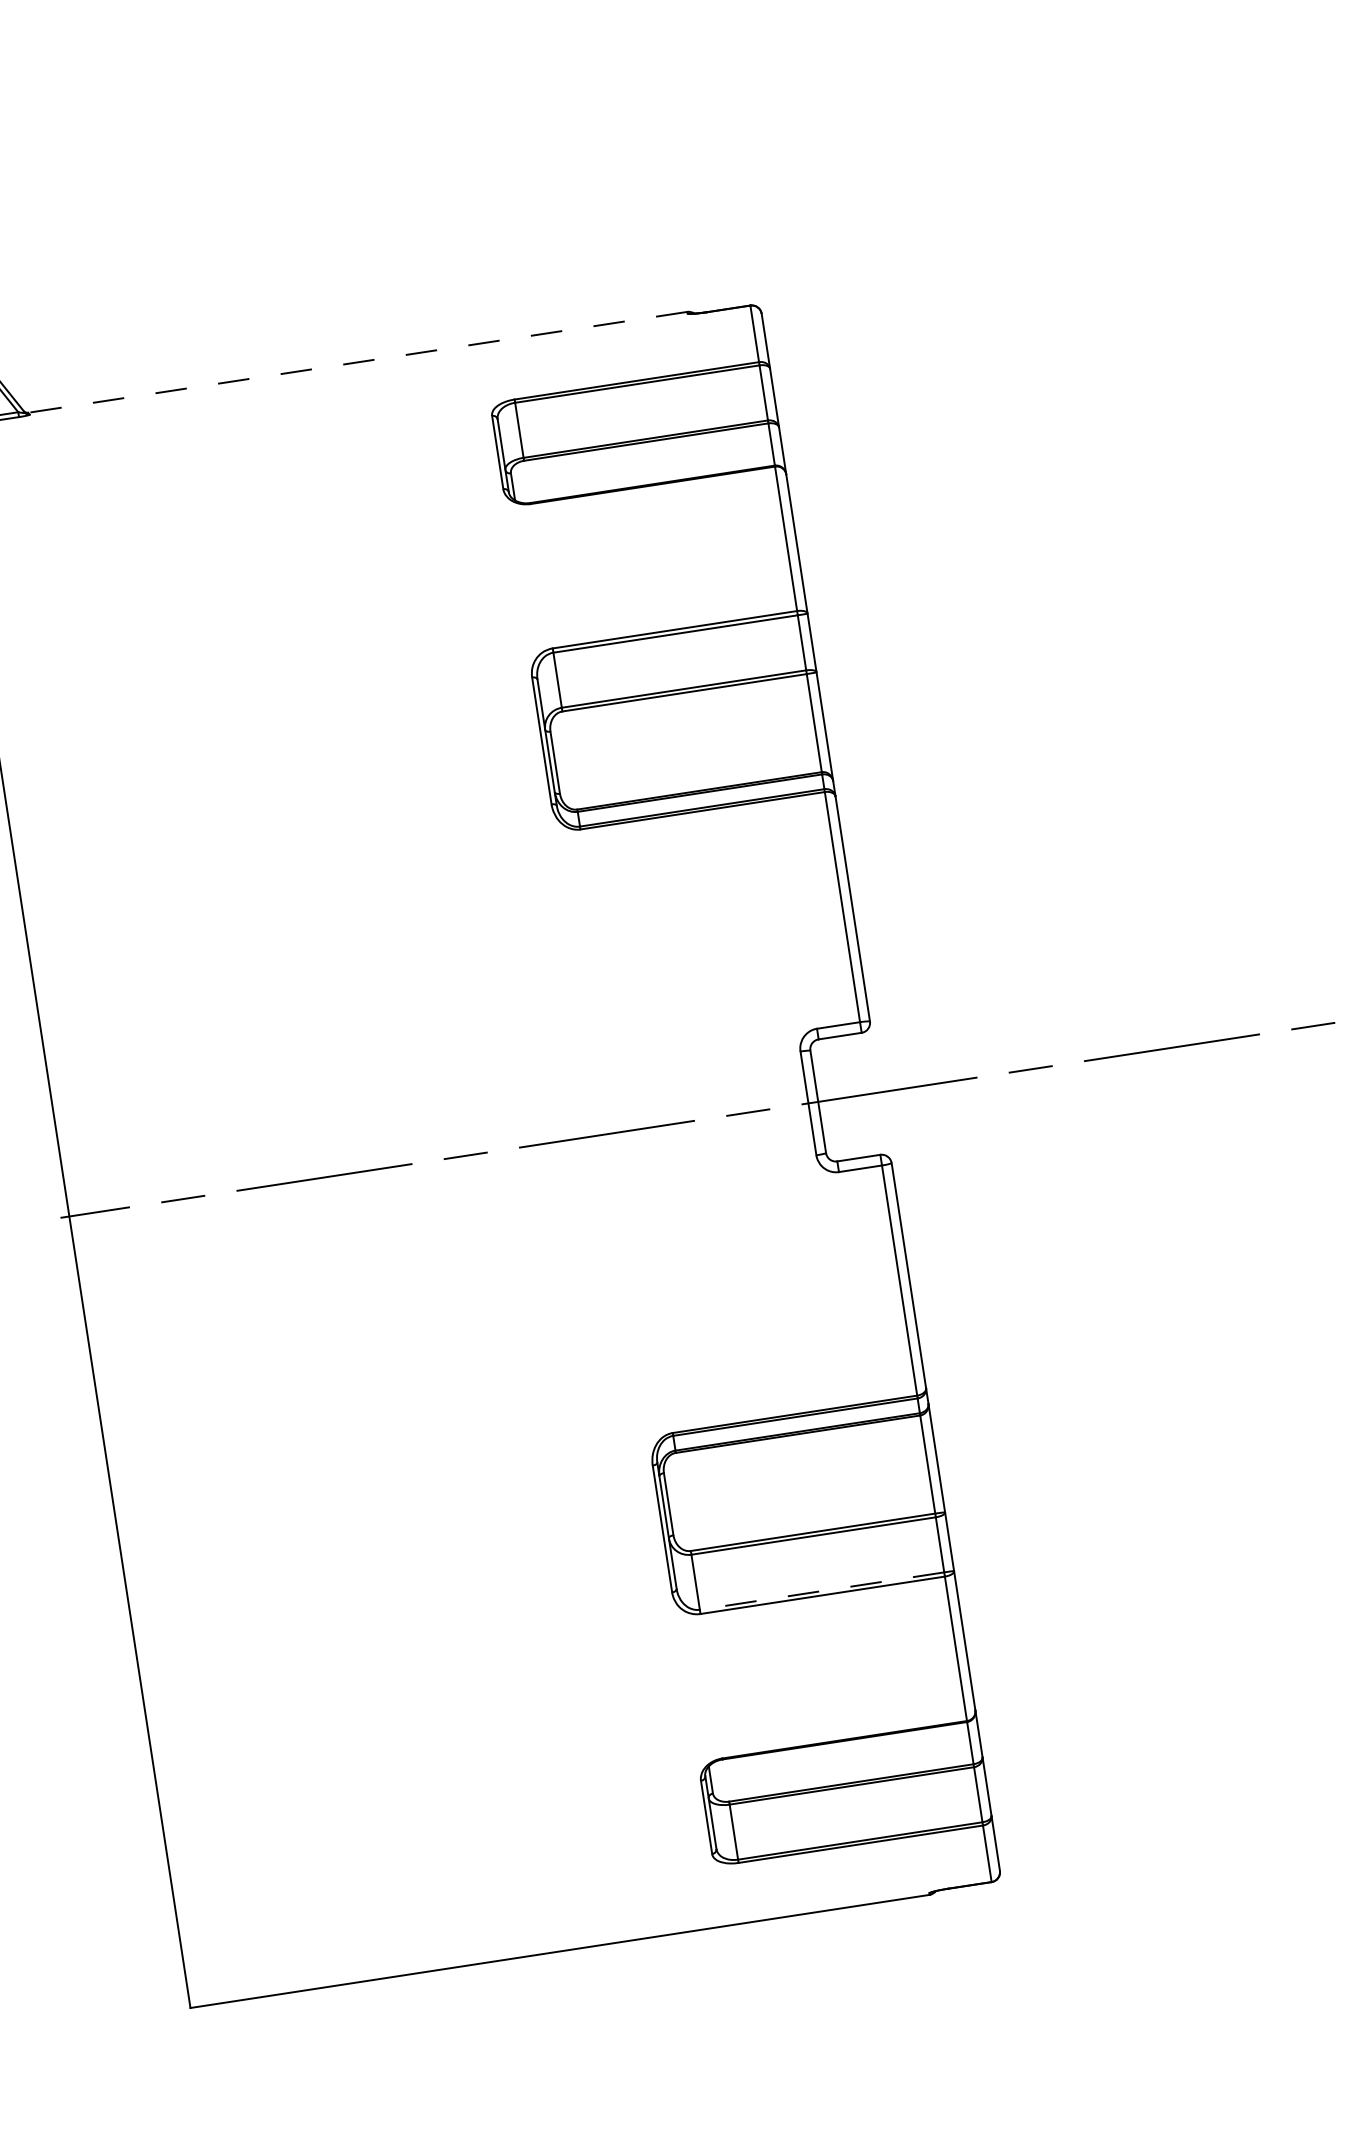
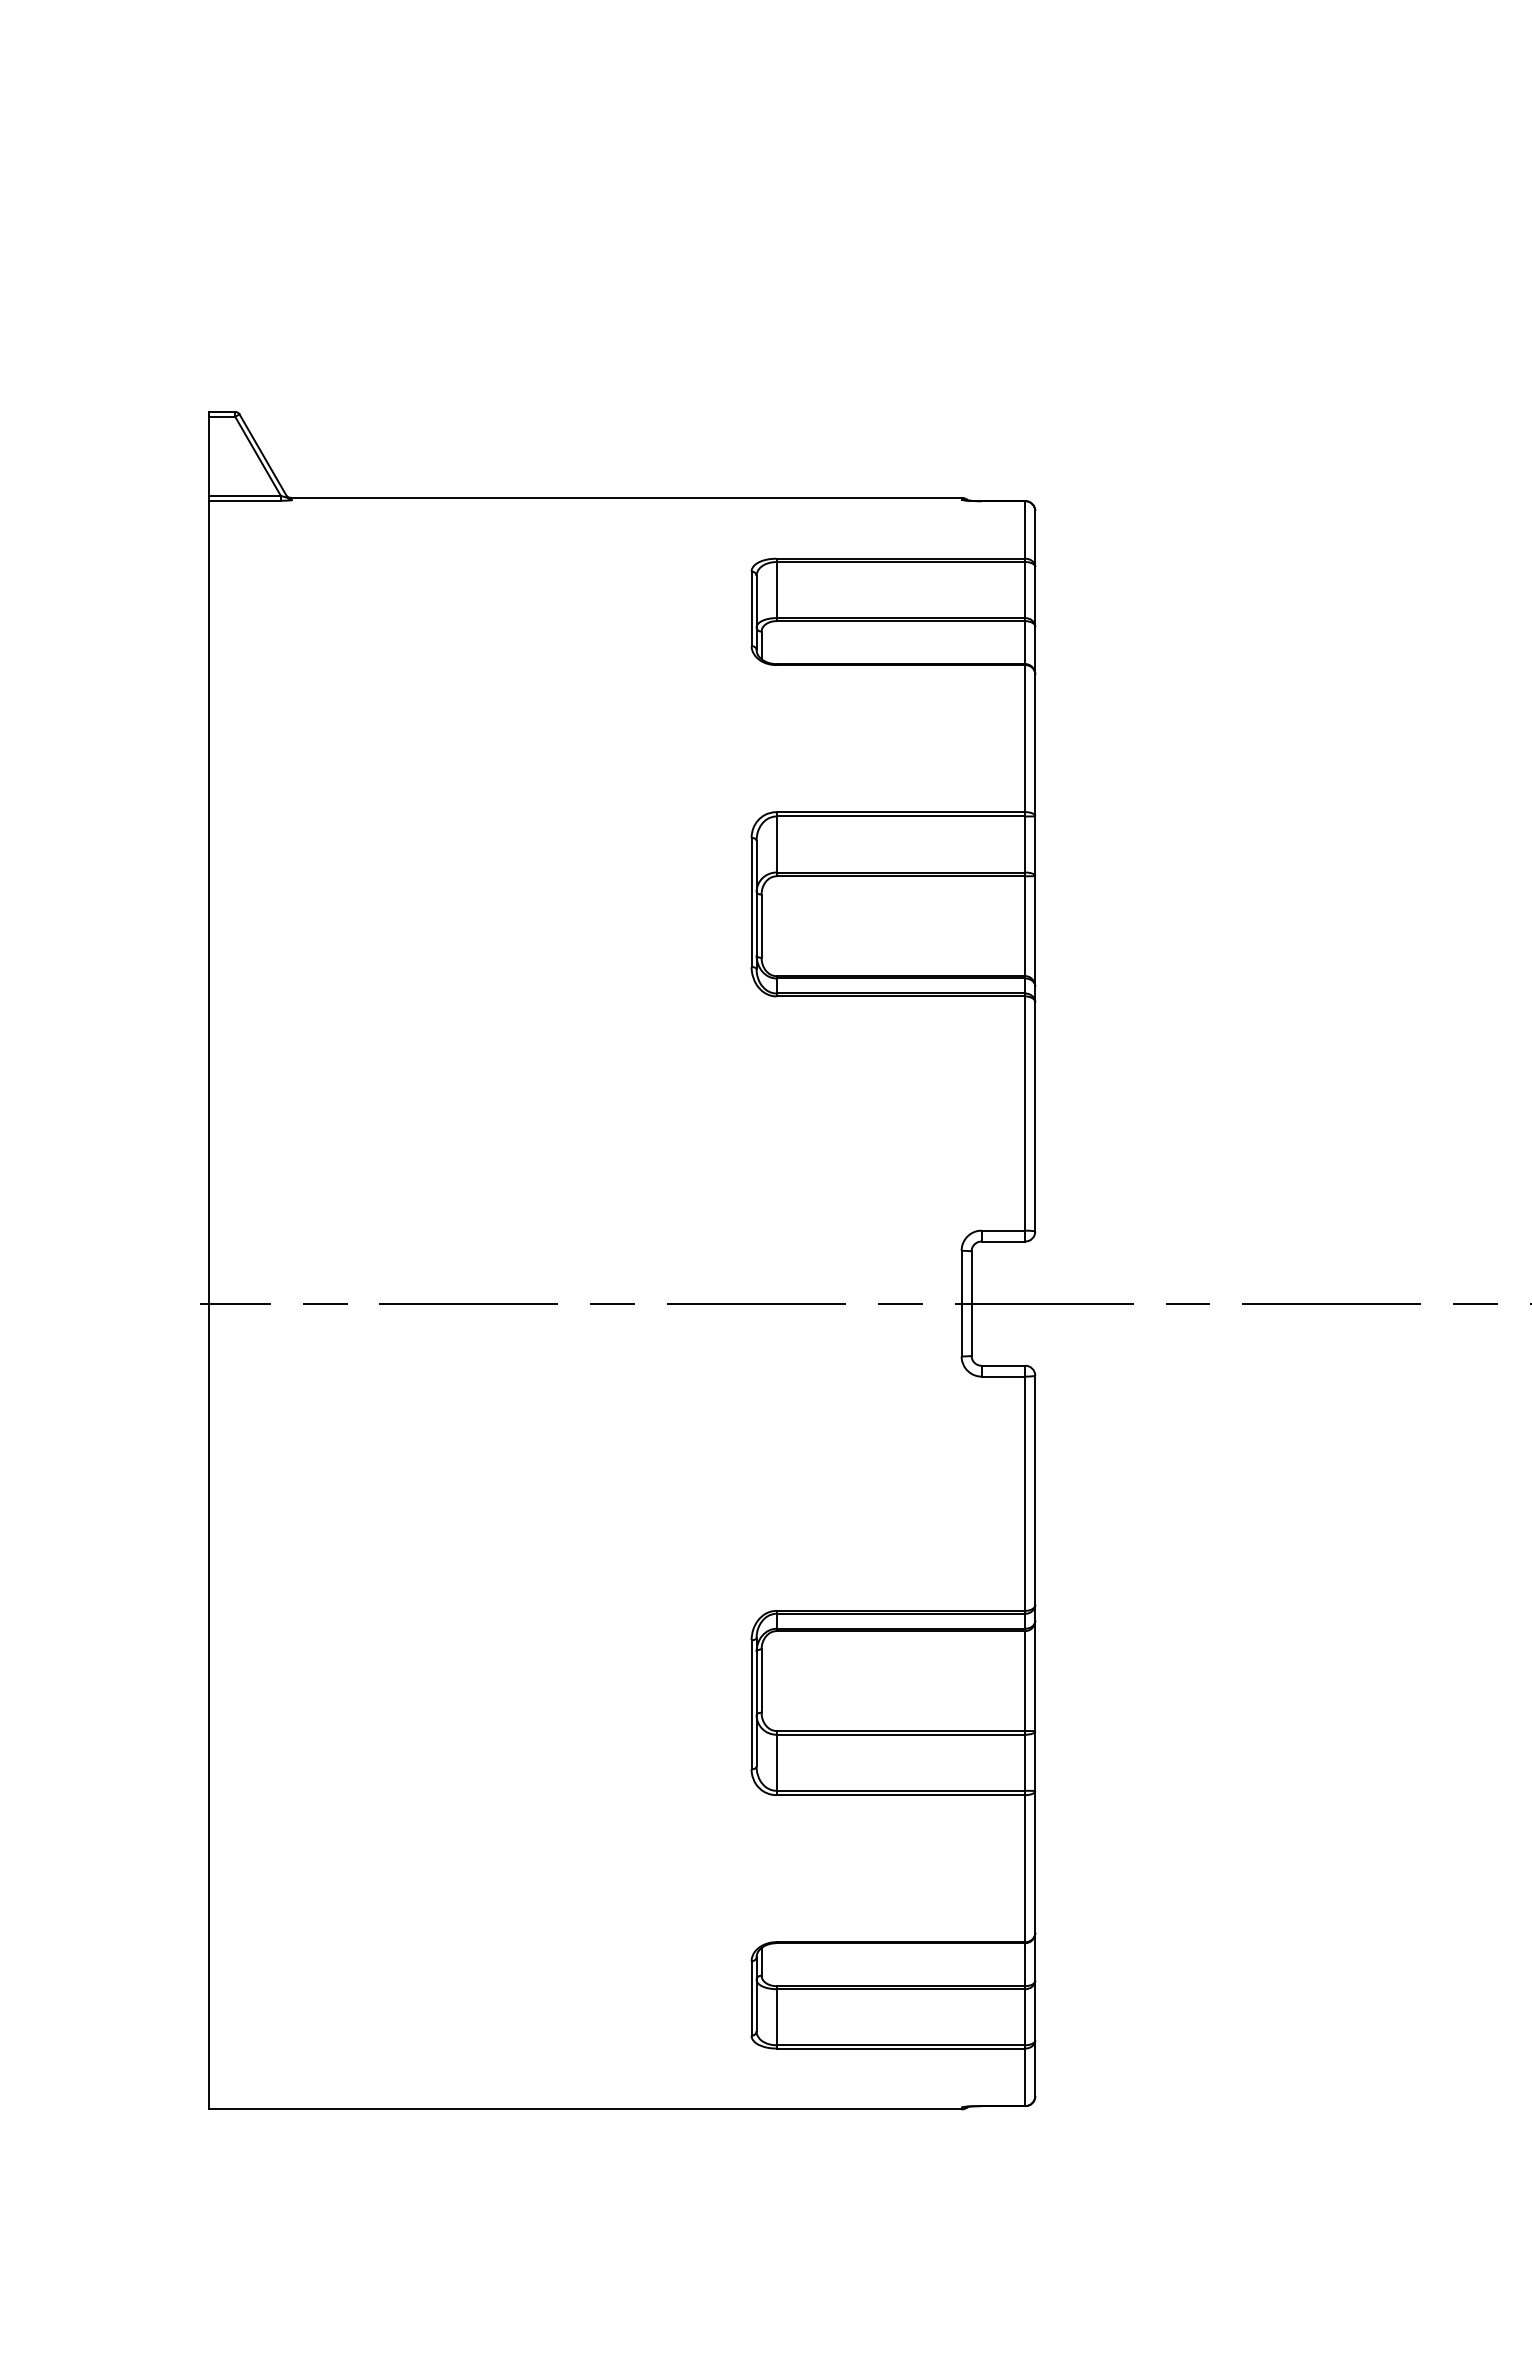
line: (357, 362) -> (625, 497), dashed -> solid
line: (821, 1590) -> (900, 1790), dashed -> solid

